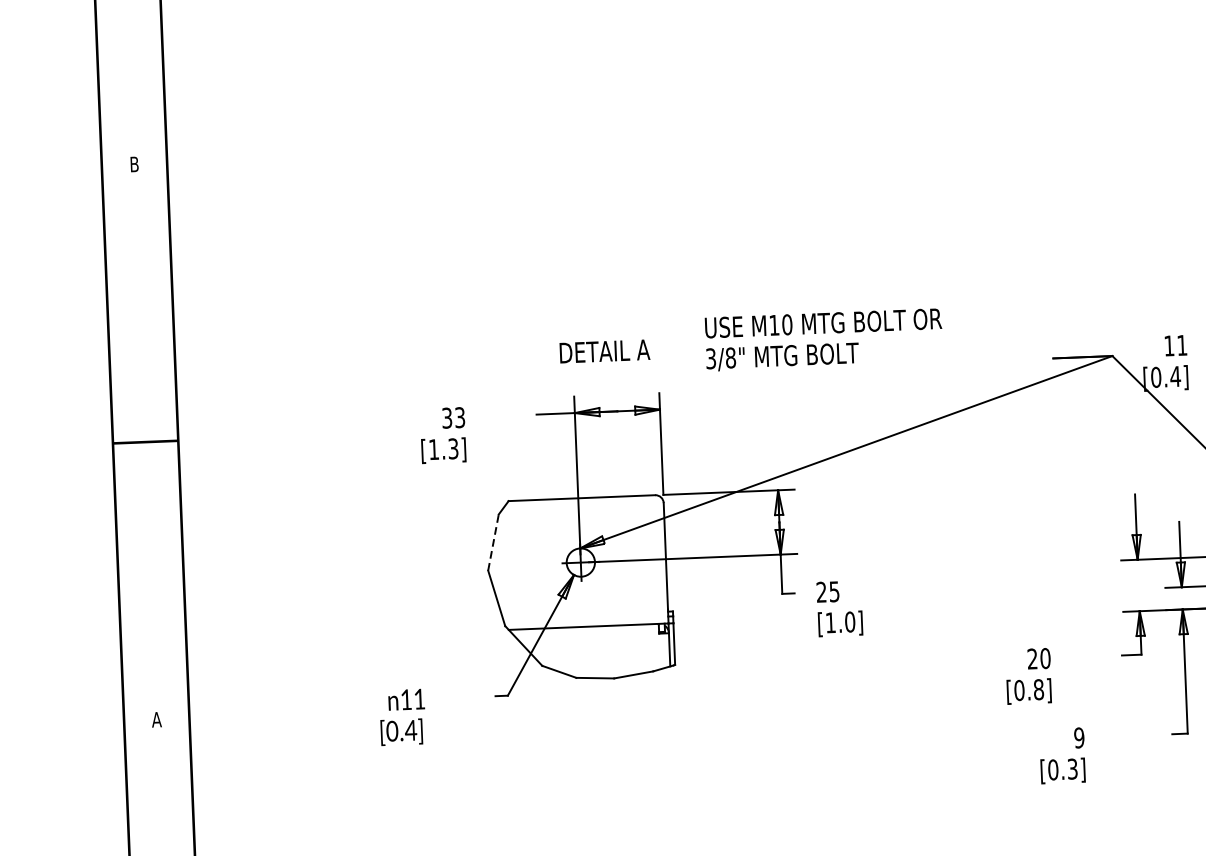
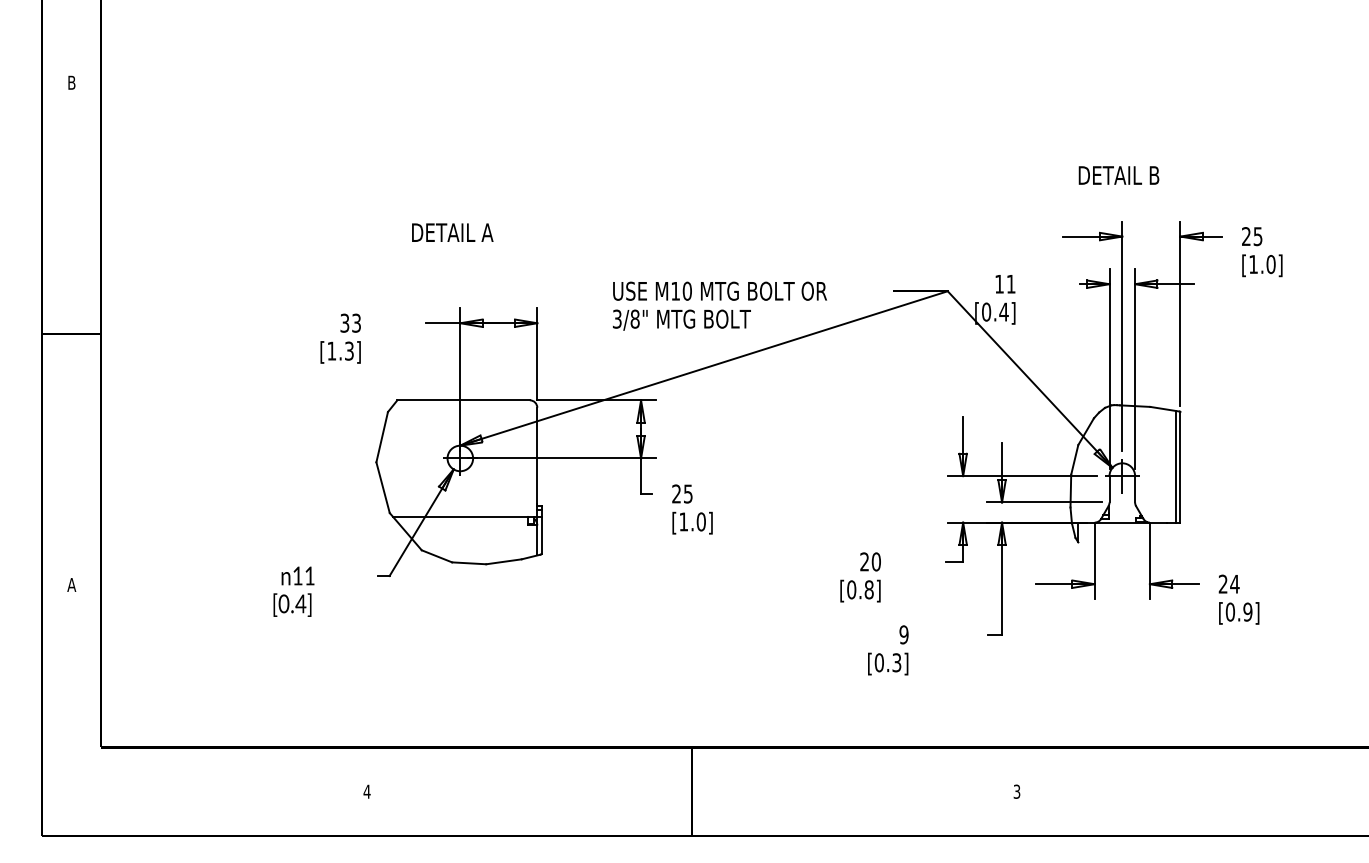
text: (823, 339) -> (719, 305), moved
text: (604, 351) -> (452, 232), moved
line: (493, 542) -> (382, 437), dashed -> solid

